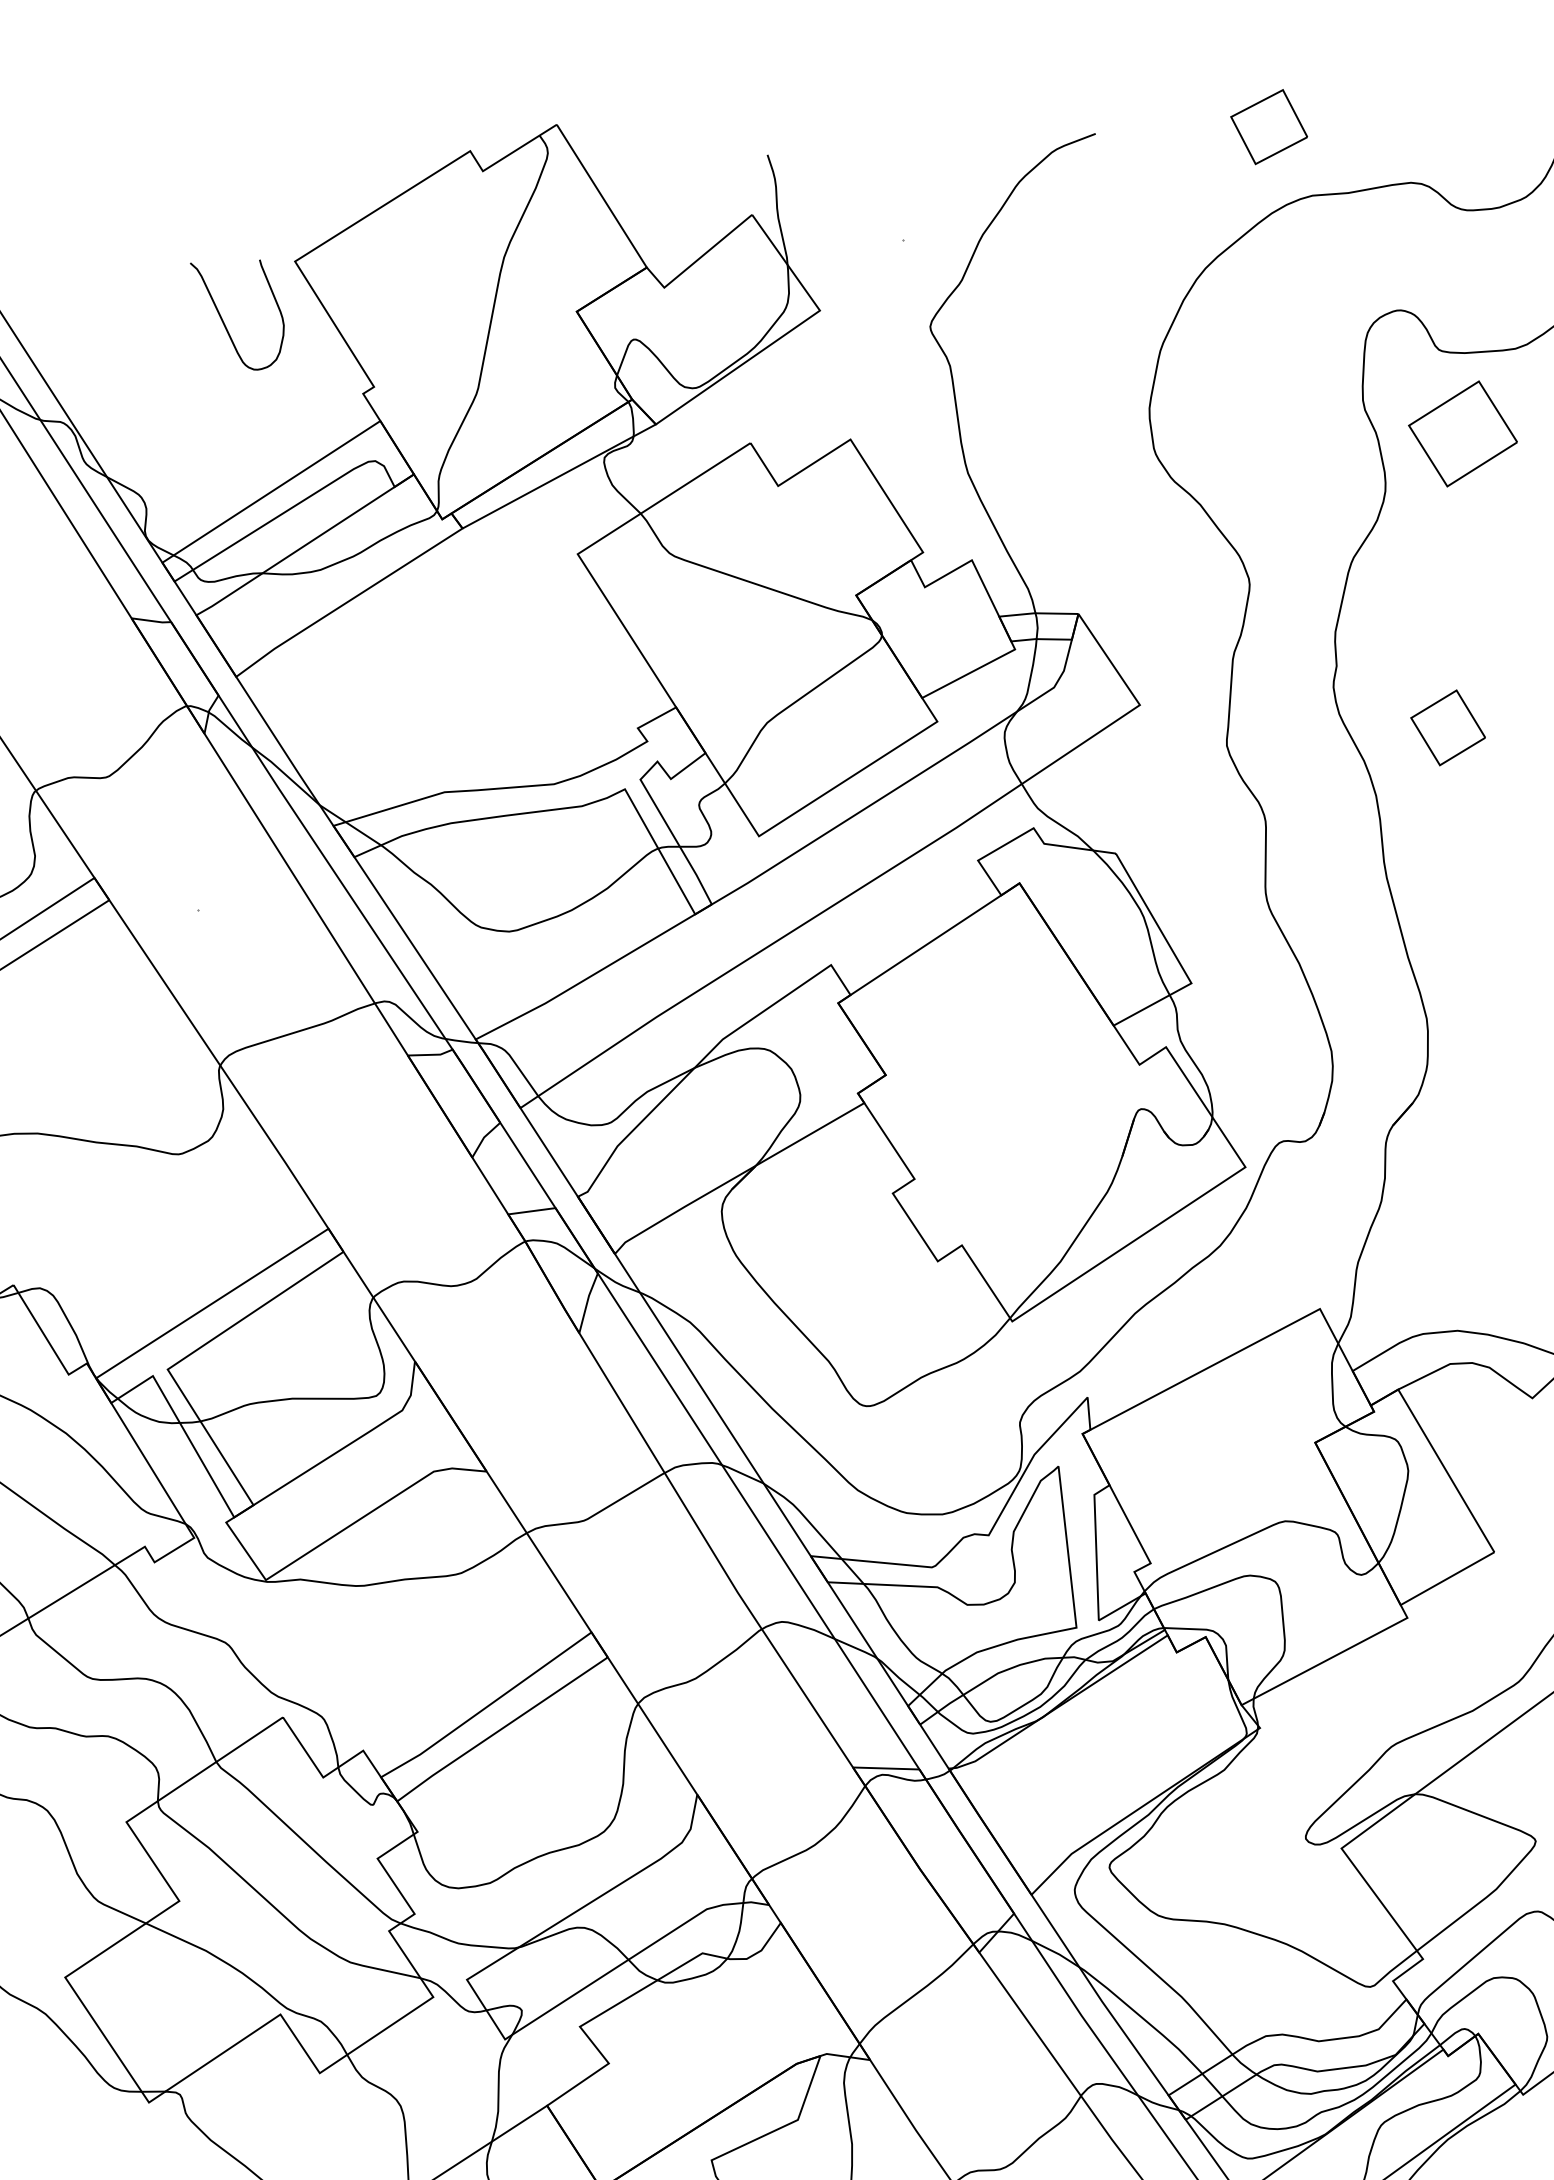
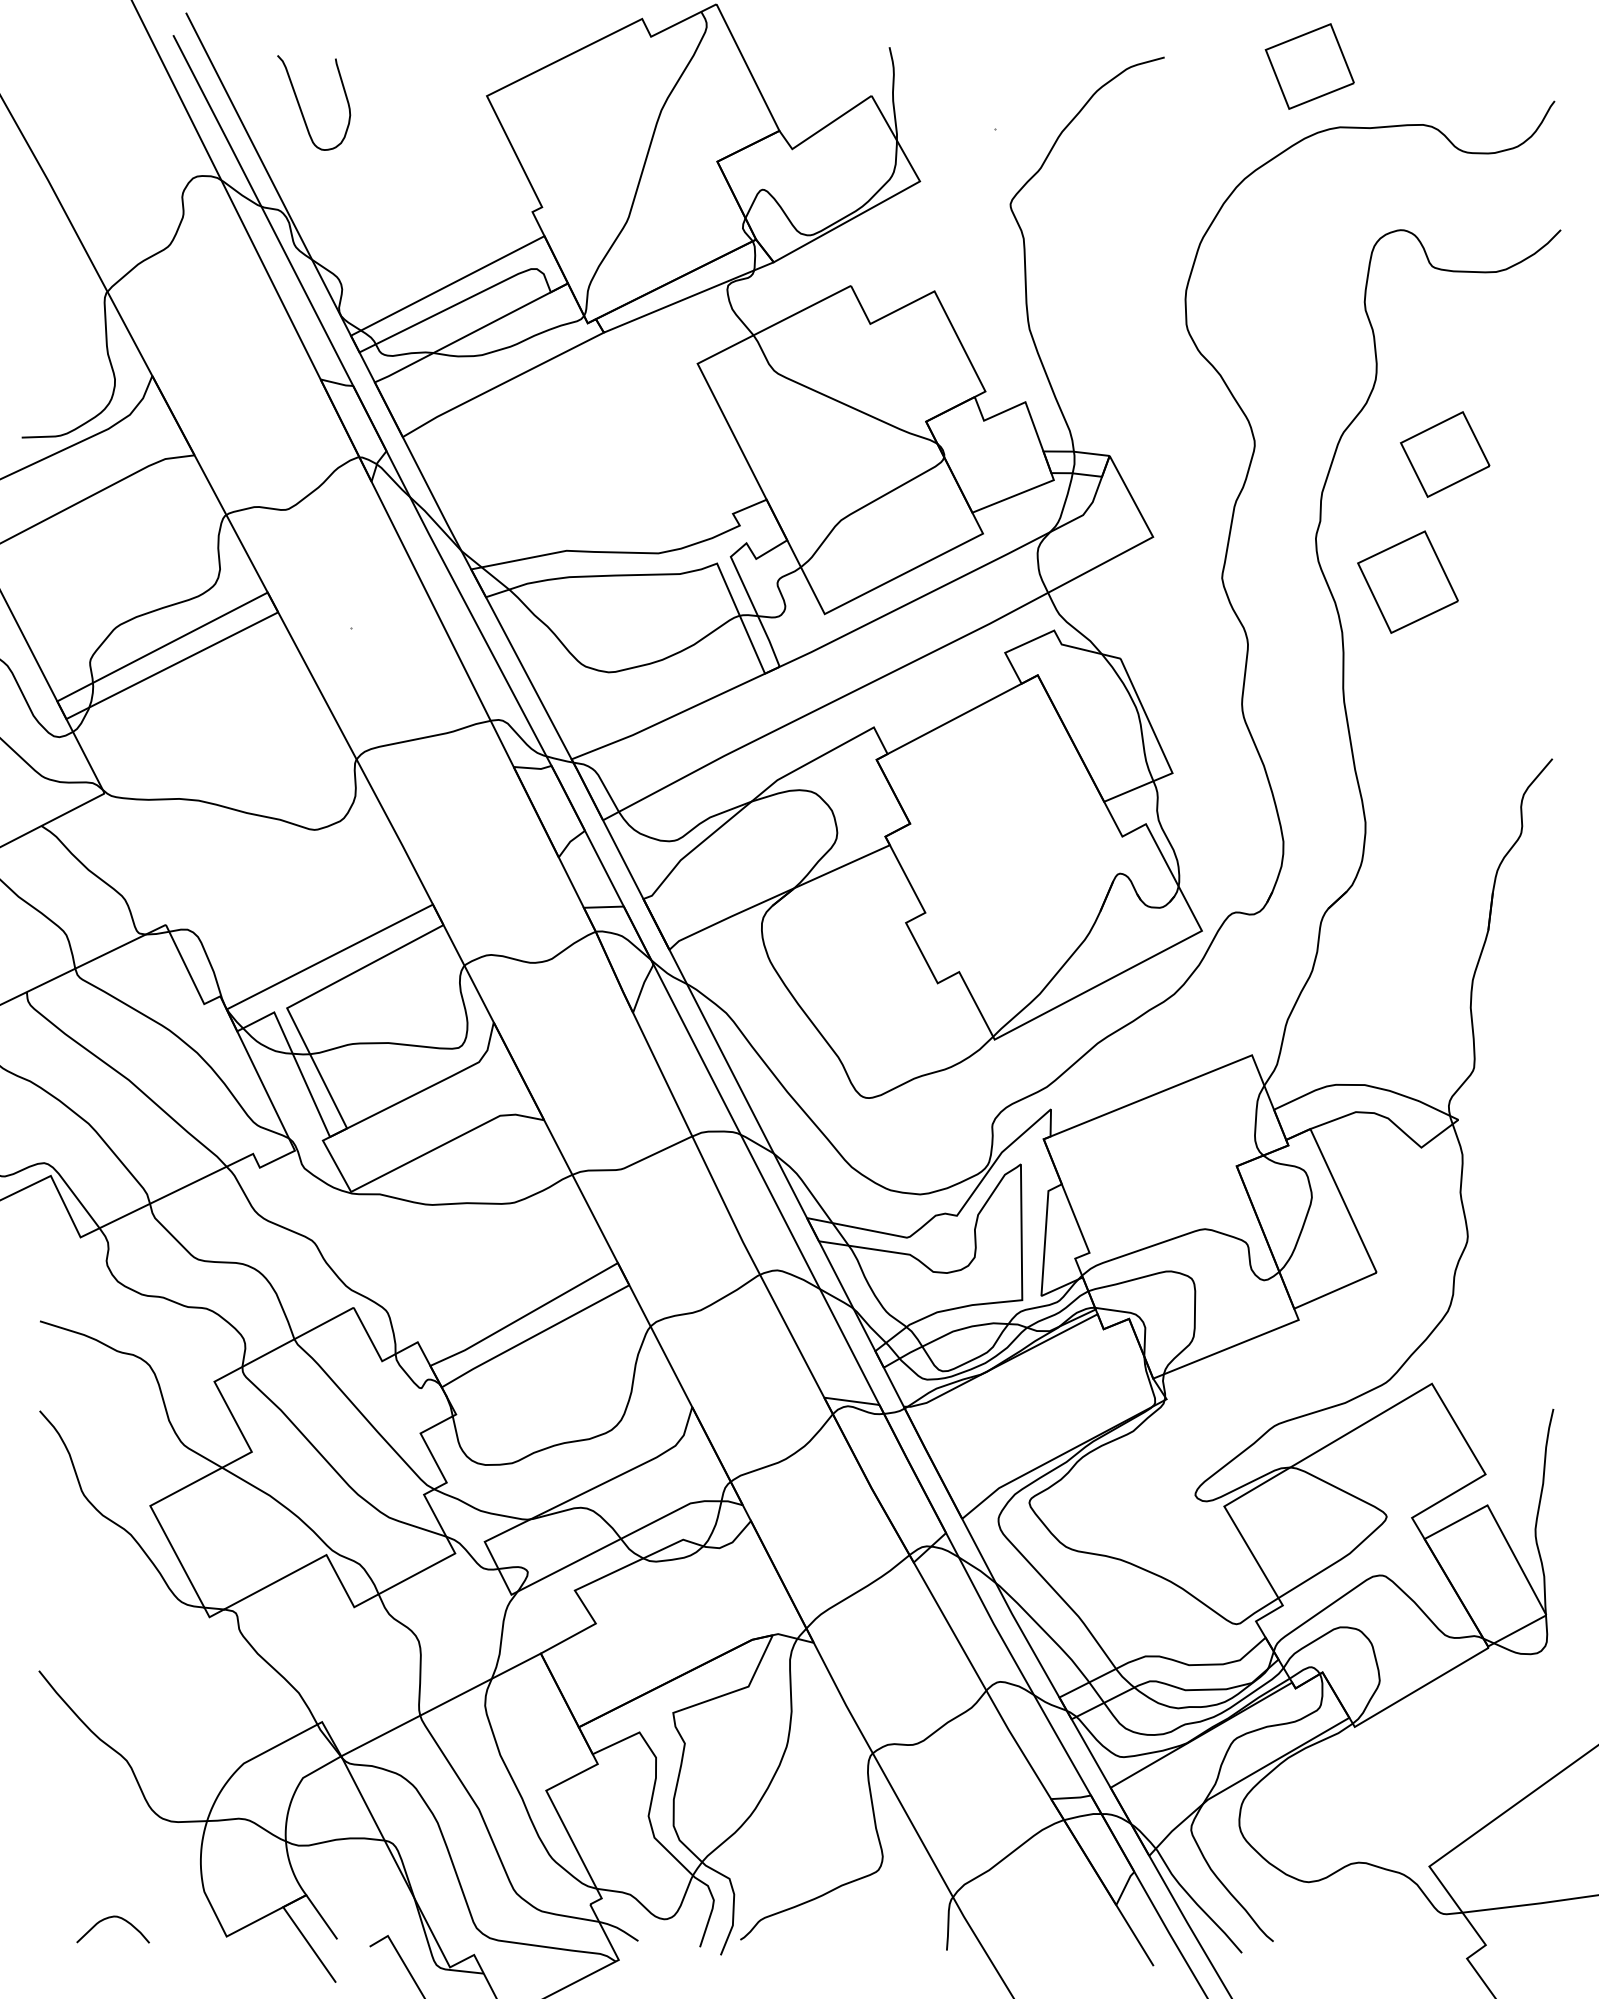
part: (1268, 127) -> (1309, 66), size x1.43
curve: (223, 319) -> (300, 105), moved
part: (1463, 433) -> (1445, 454), moved
part: (1447, 727) -> (1407, 581), size x1.67

